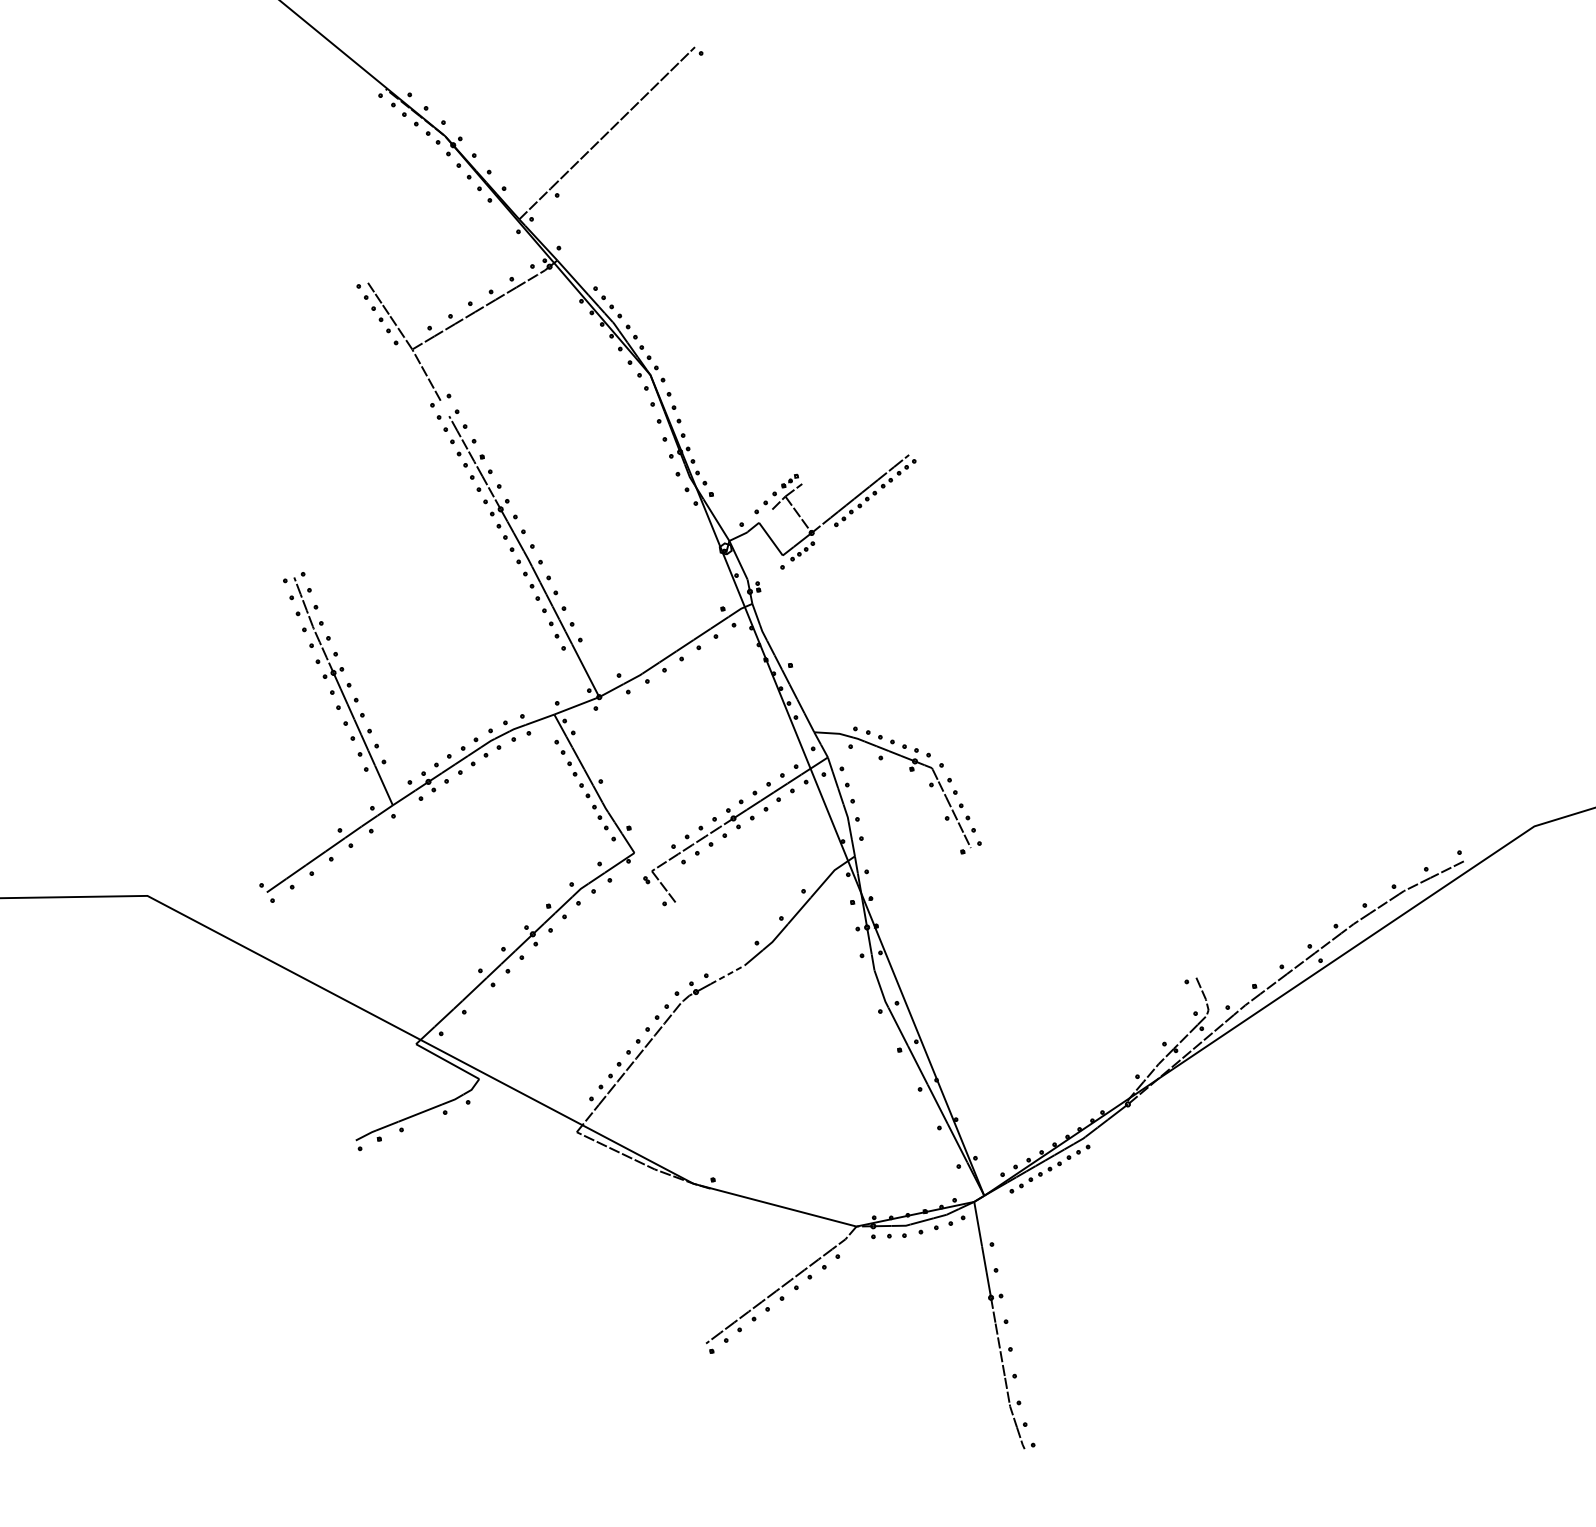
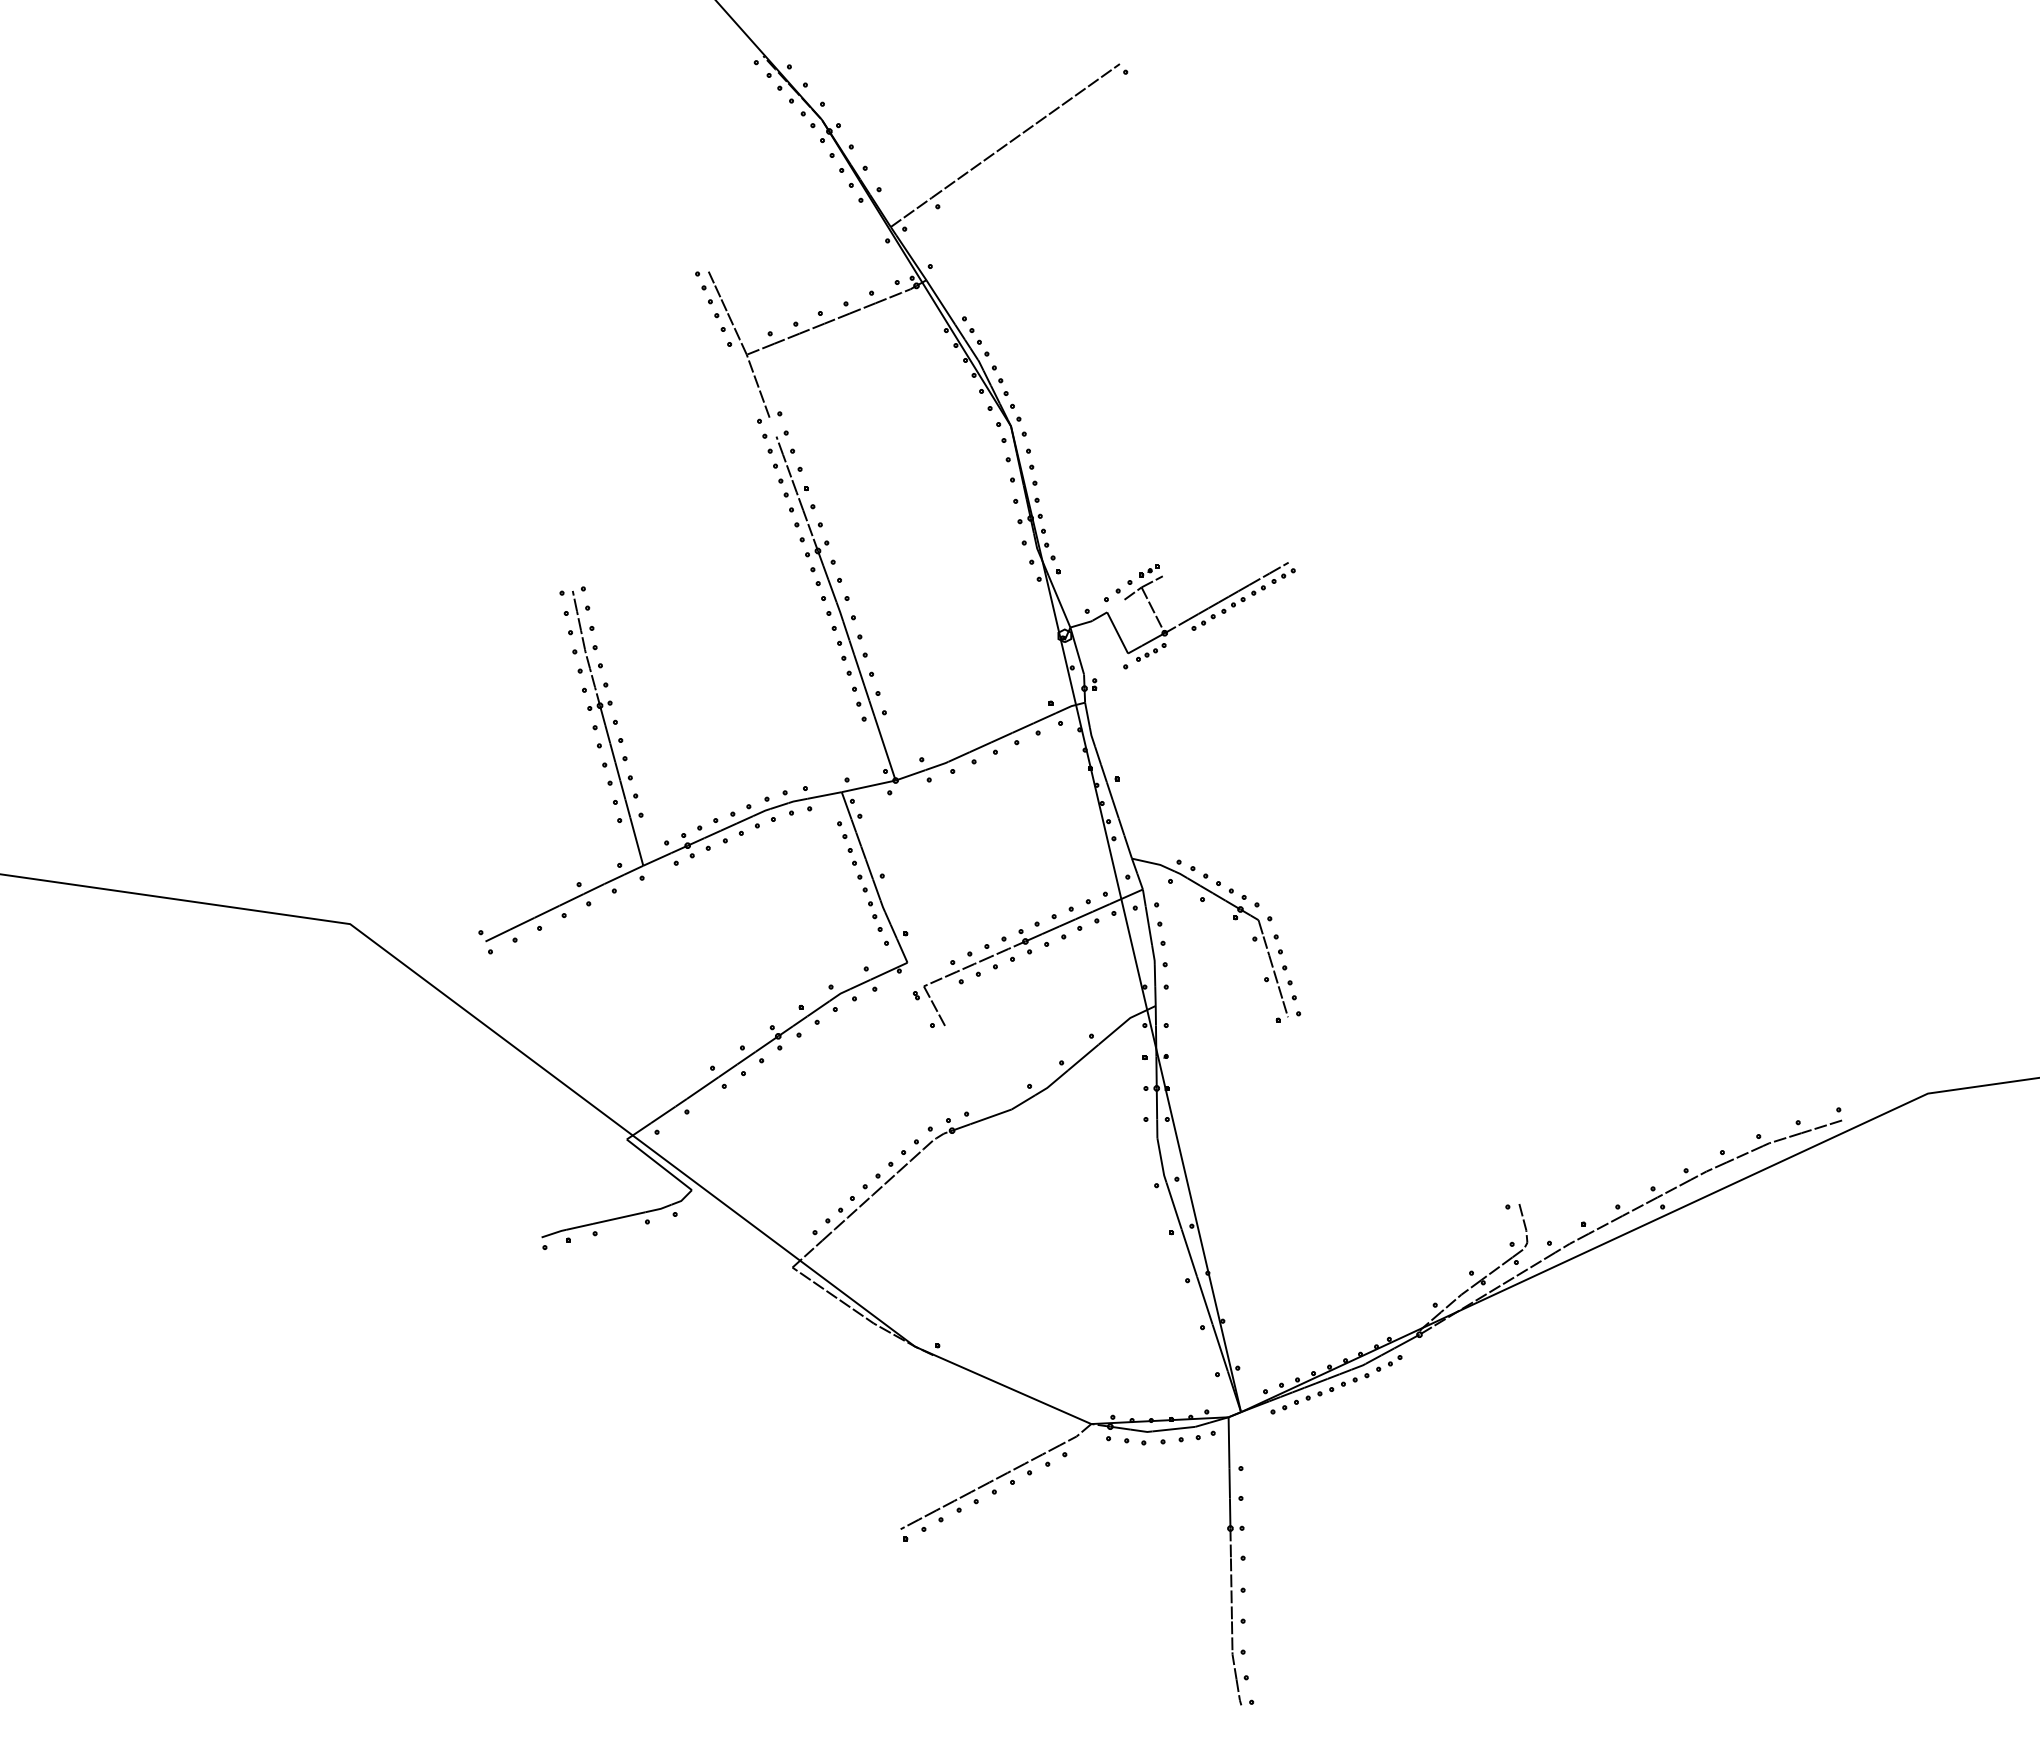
line: (728, 974) -> (991, 1116), dashed -> solid
part: (1105, 1133) -> (1389, 1363), added

